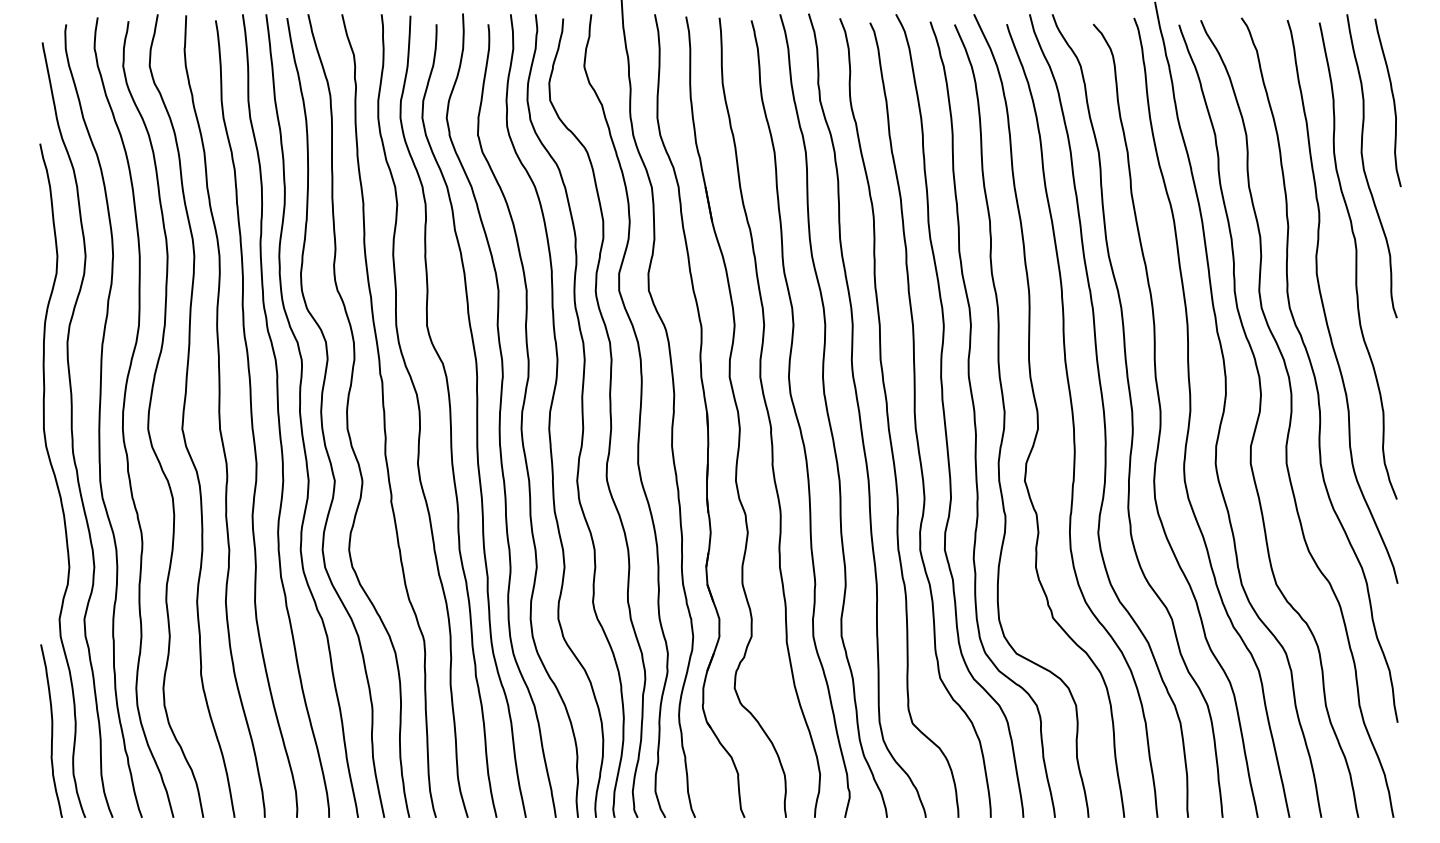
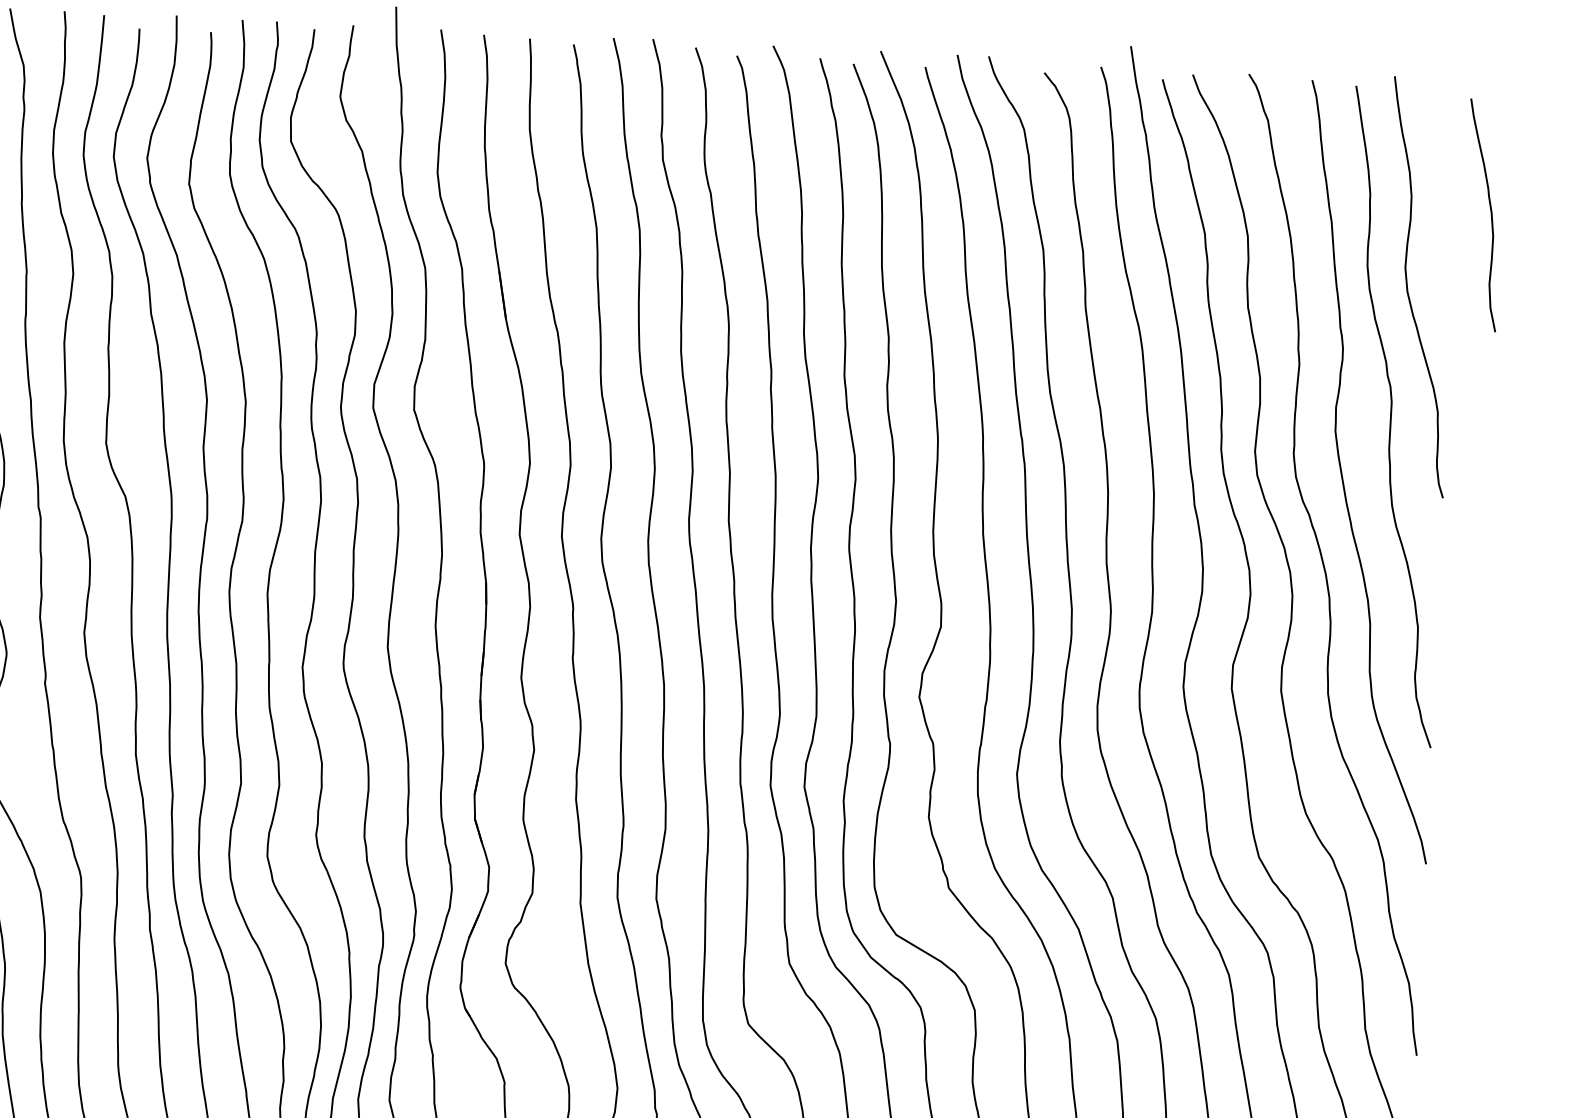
curve: (1392, 99) -> (1489, 210), moved

